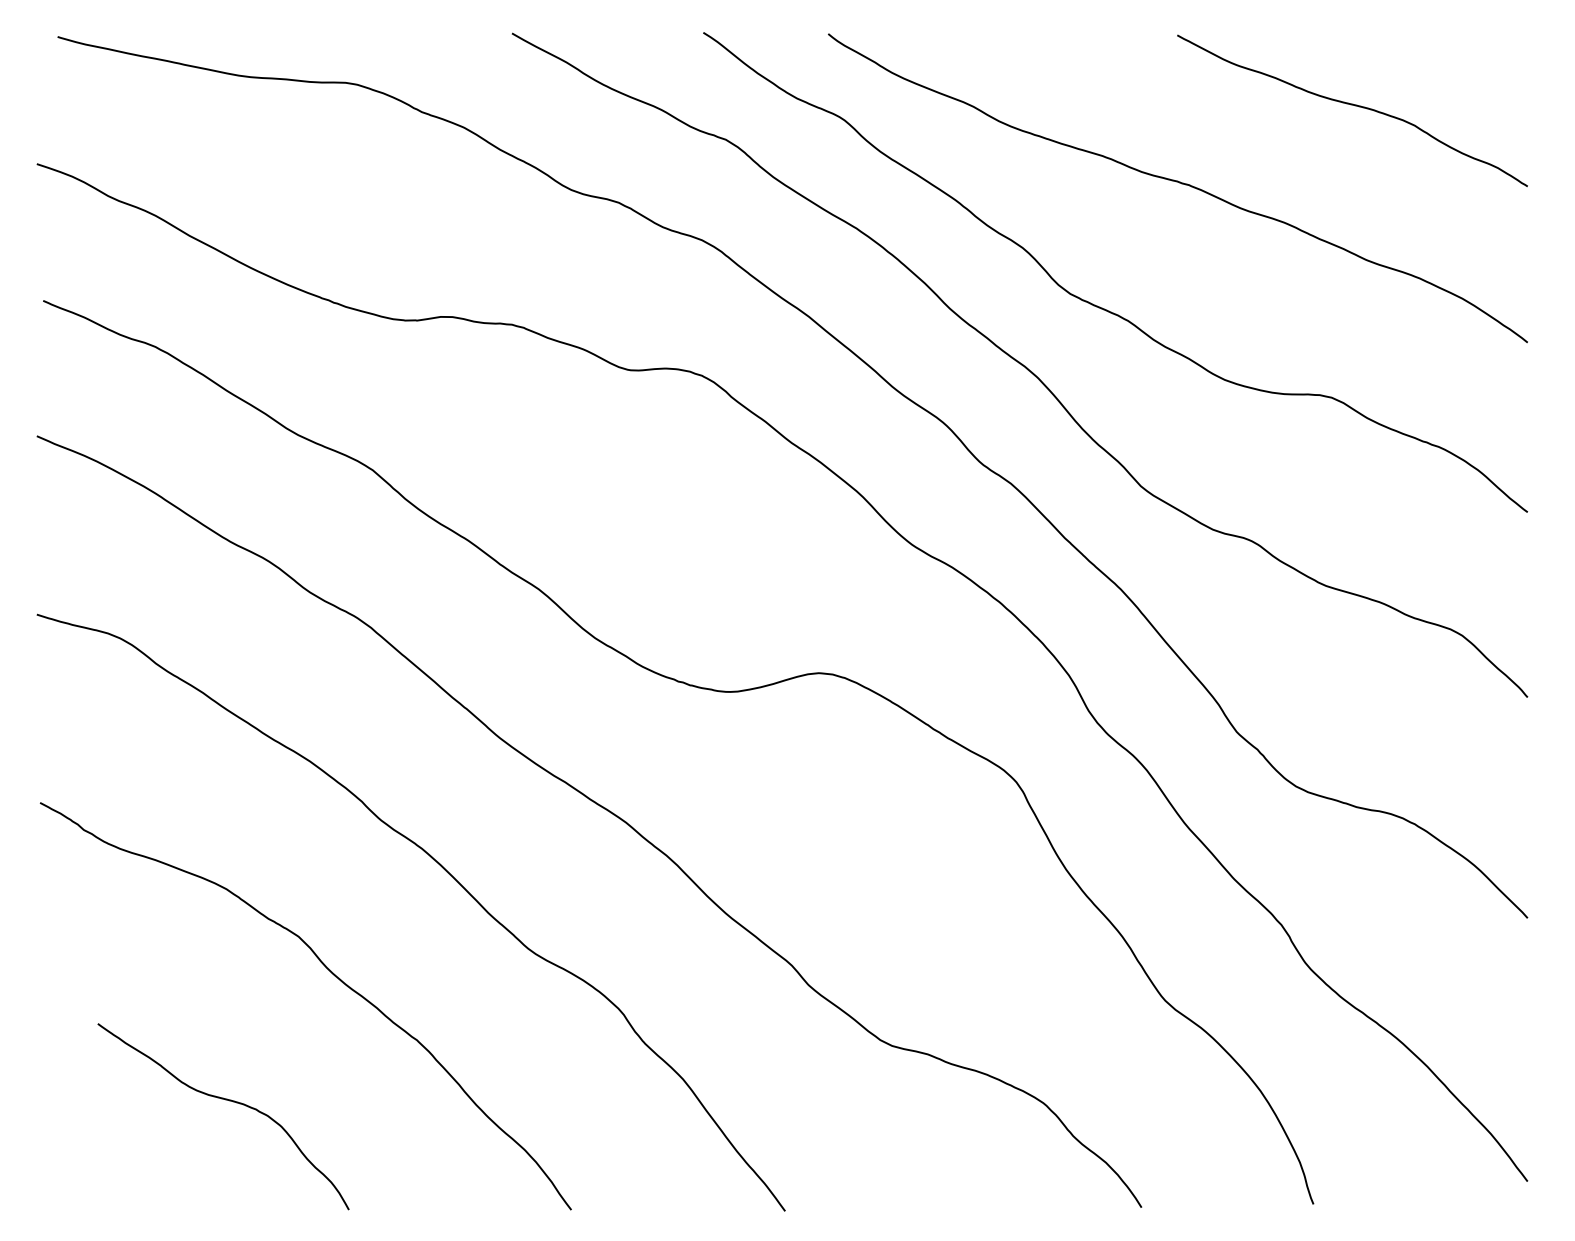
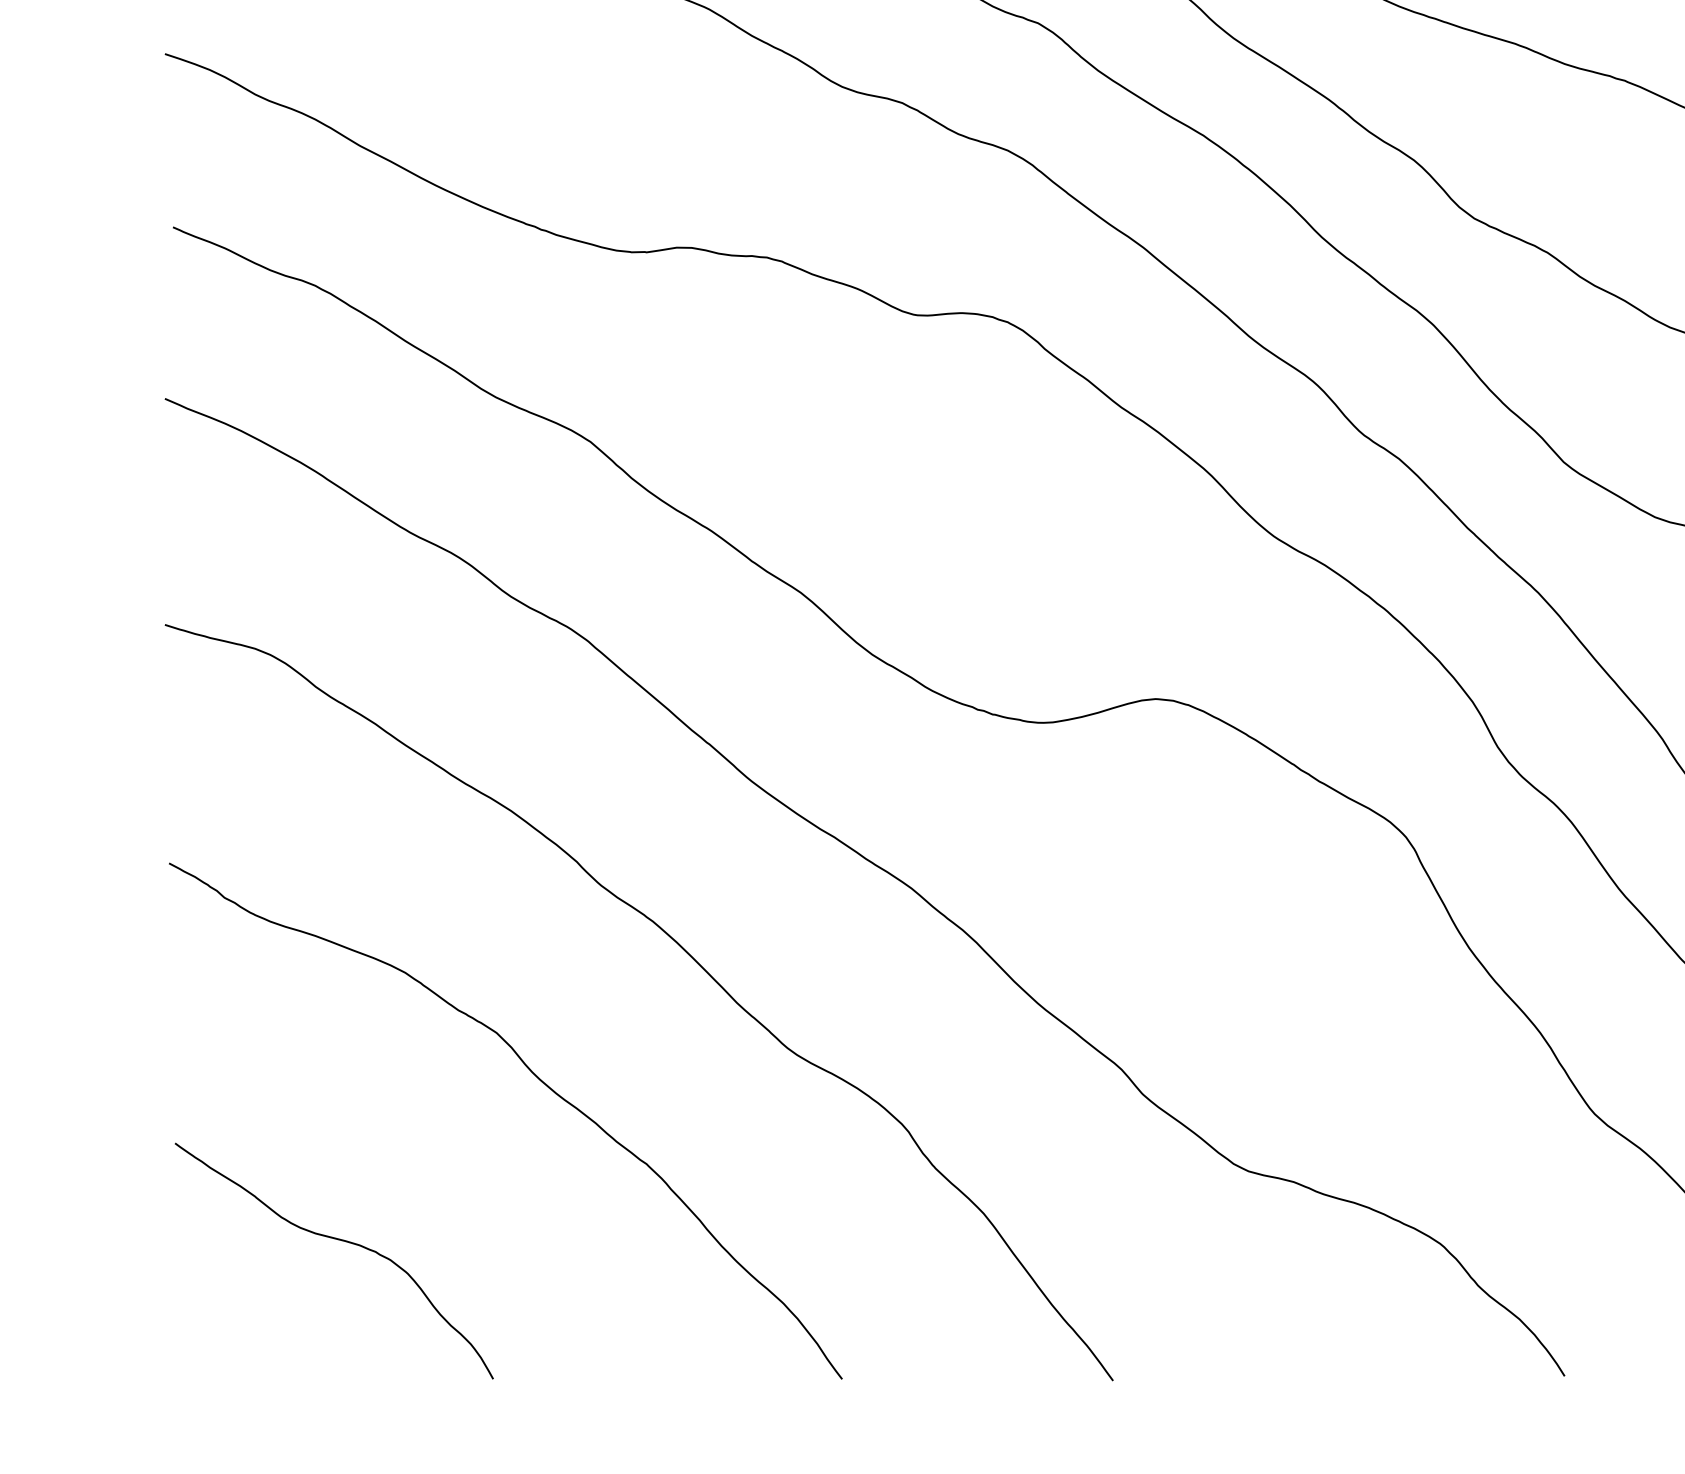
curve: (225, 1100) -> (336, 1240), moved

